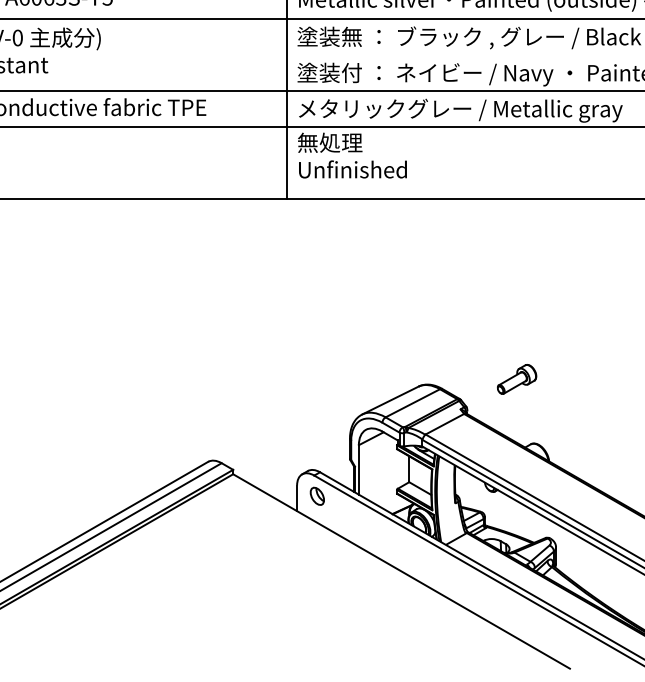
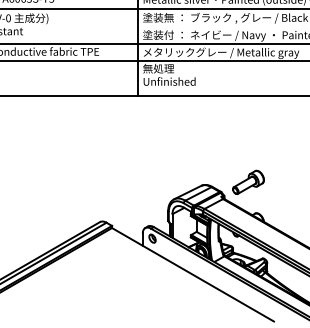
part: (516, 379) -> (248, 182), size x1.67

